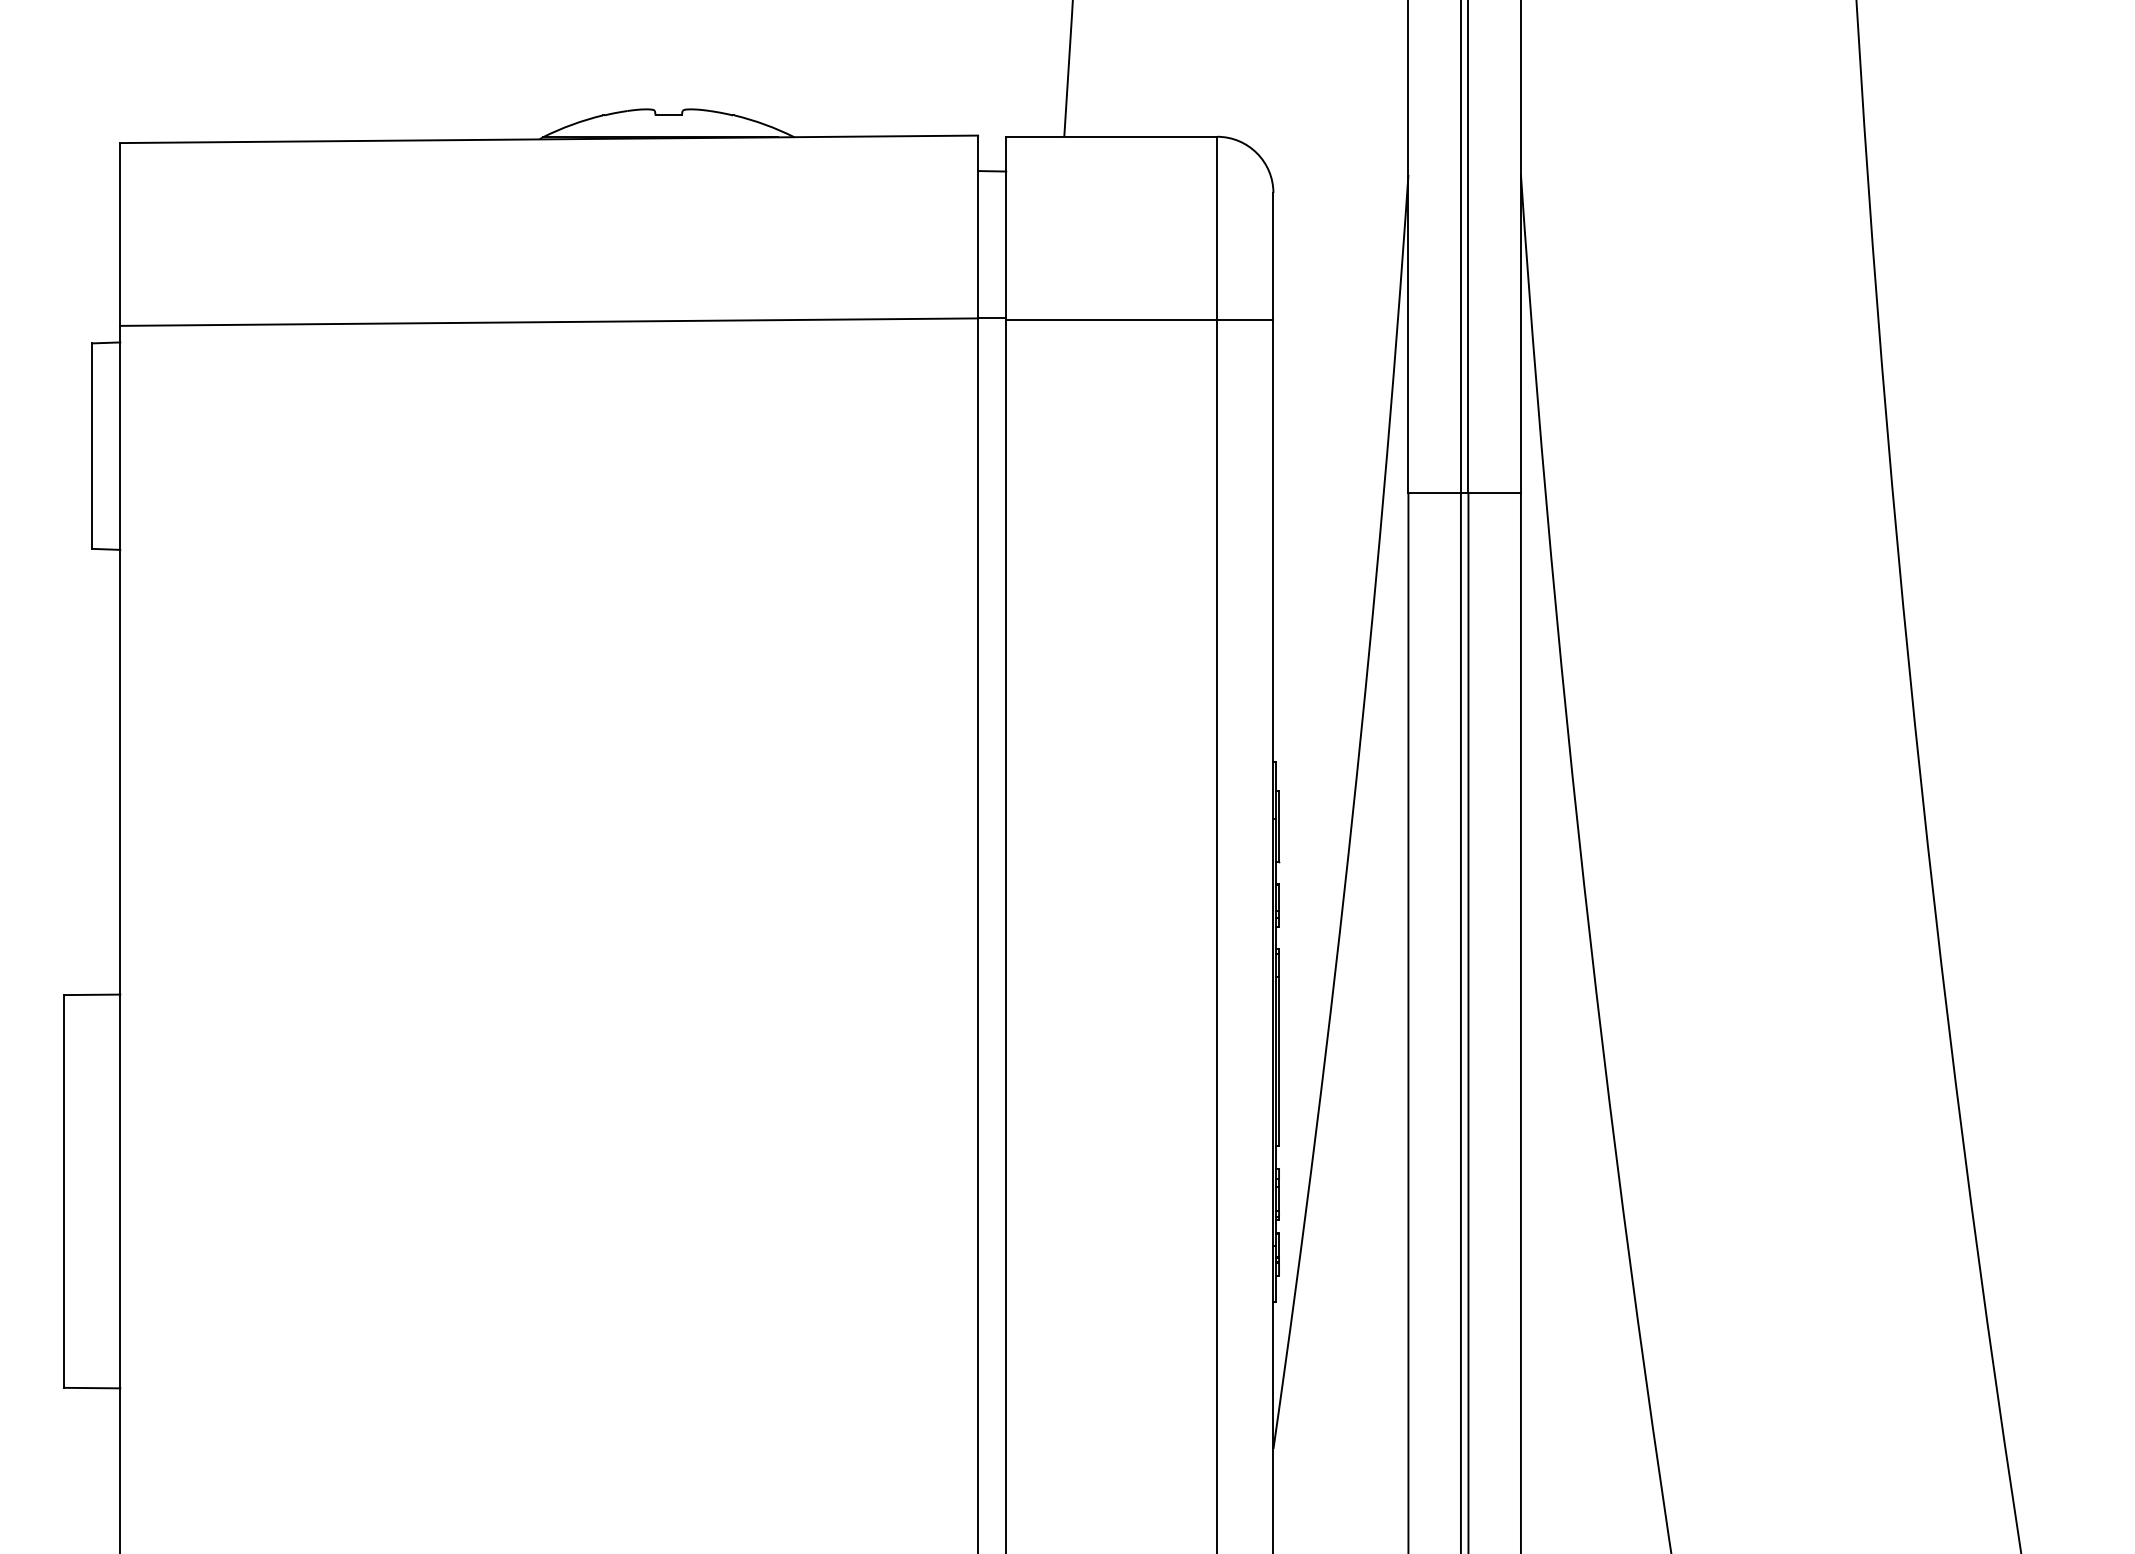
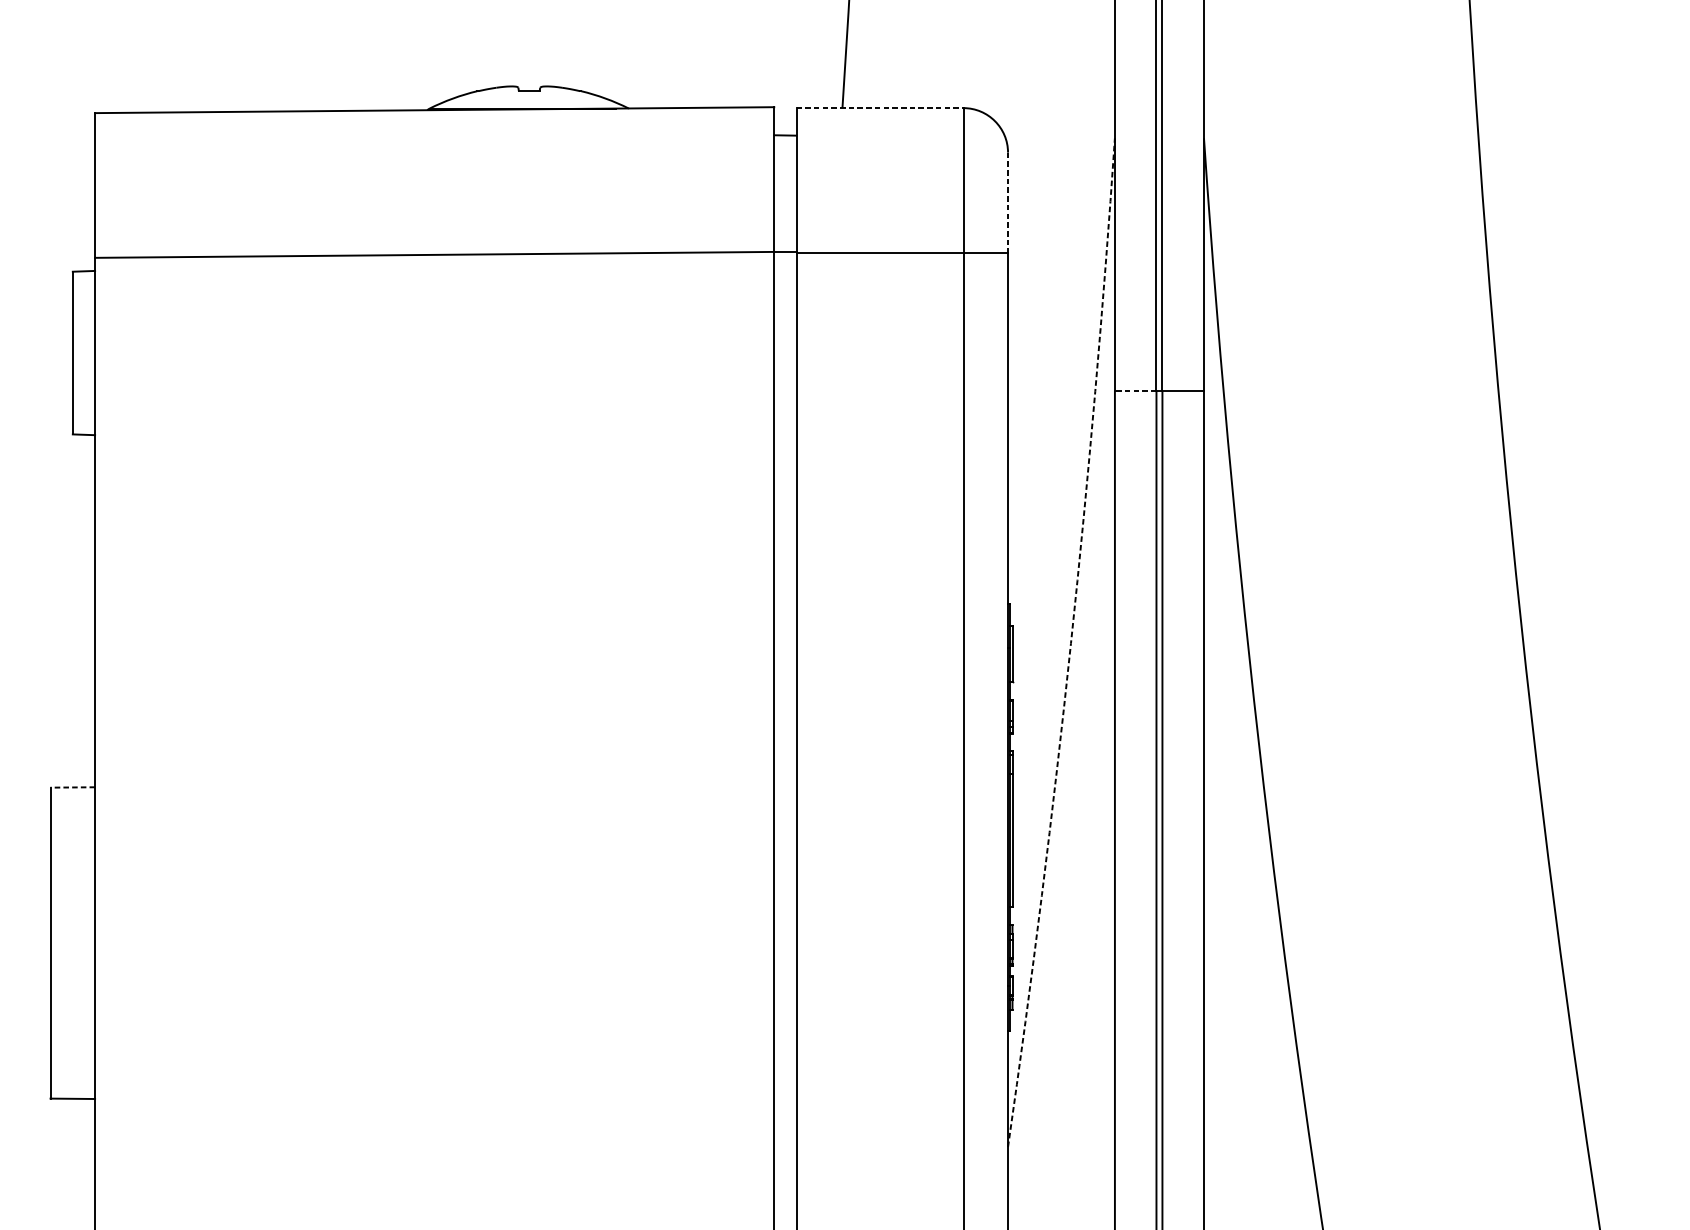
line: (1112, 136) -> (880, 107), solid -> dashed
line: (1273, 256) -> (1008, 202), solid -> dashed
line: (1434, 493) -> (1135, 390), solid -> dashed
arc: (1352, 813) -> (1070, 643), solid -> dashed
line: (91, 994) -> (72, 787), solid -> dashed

